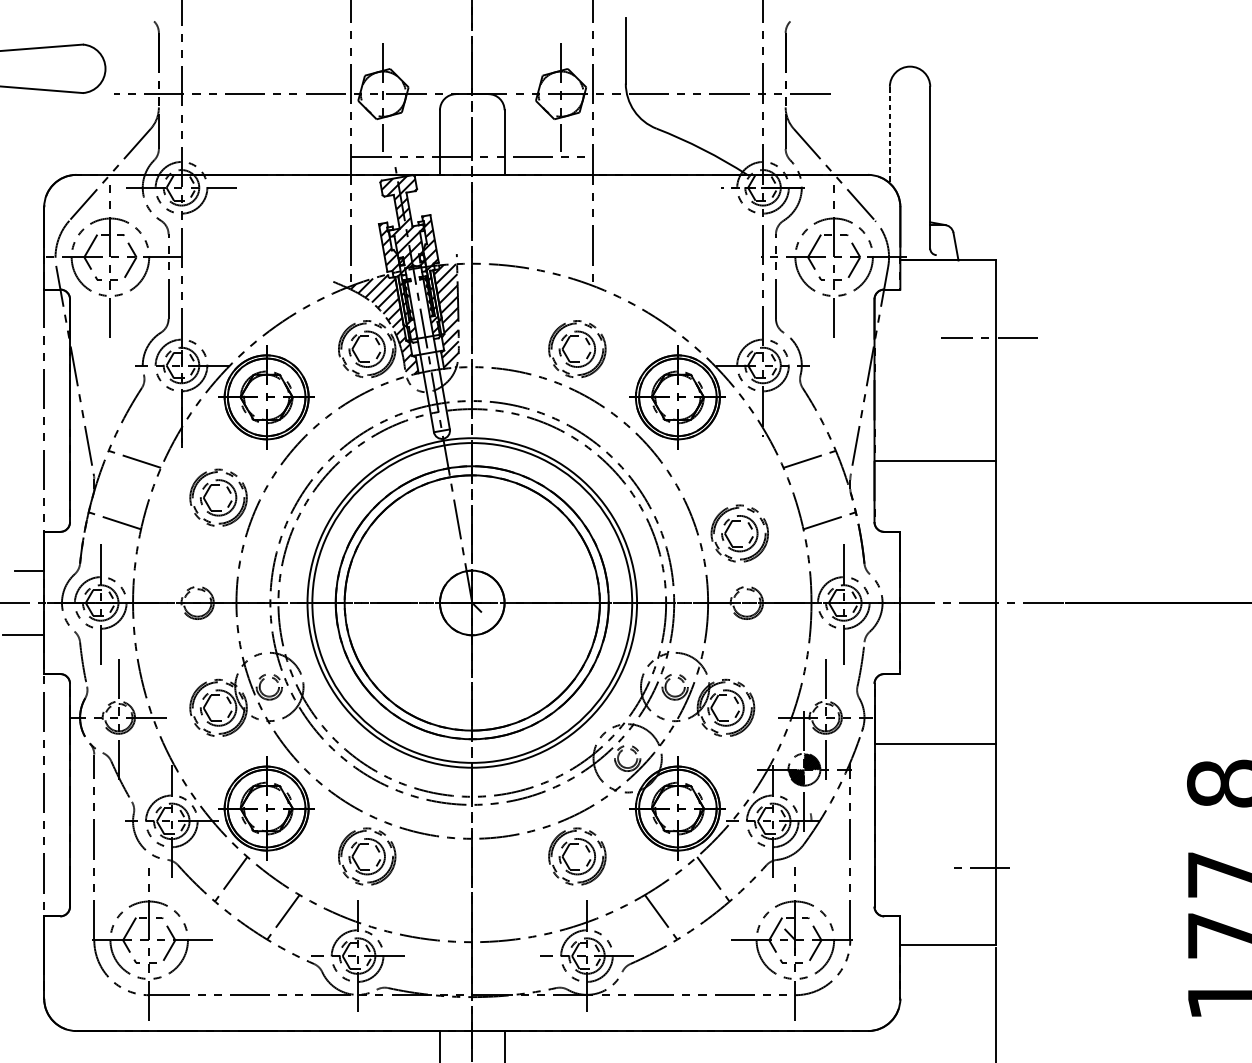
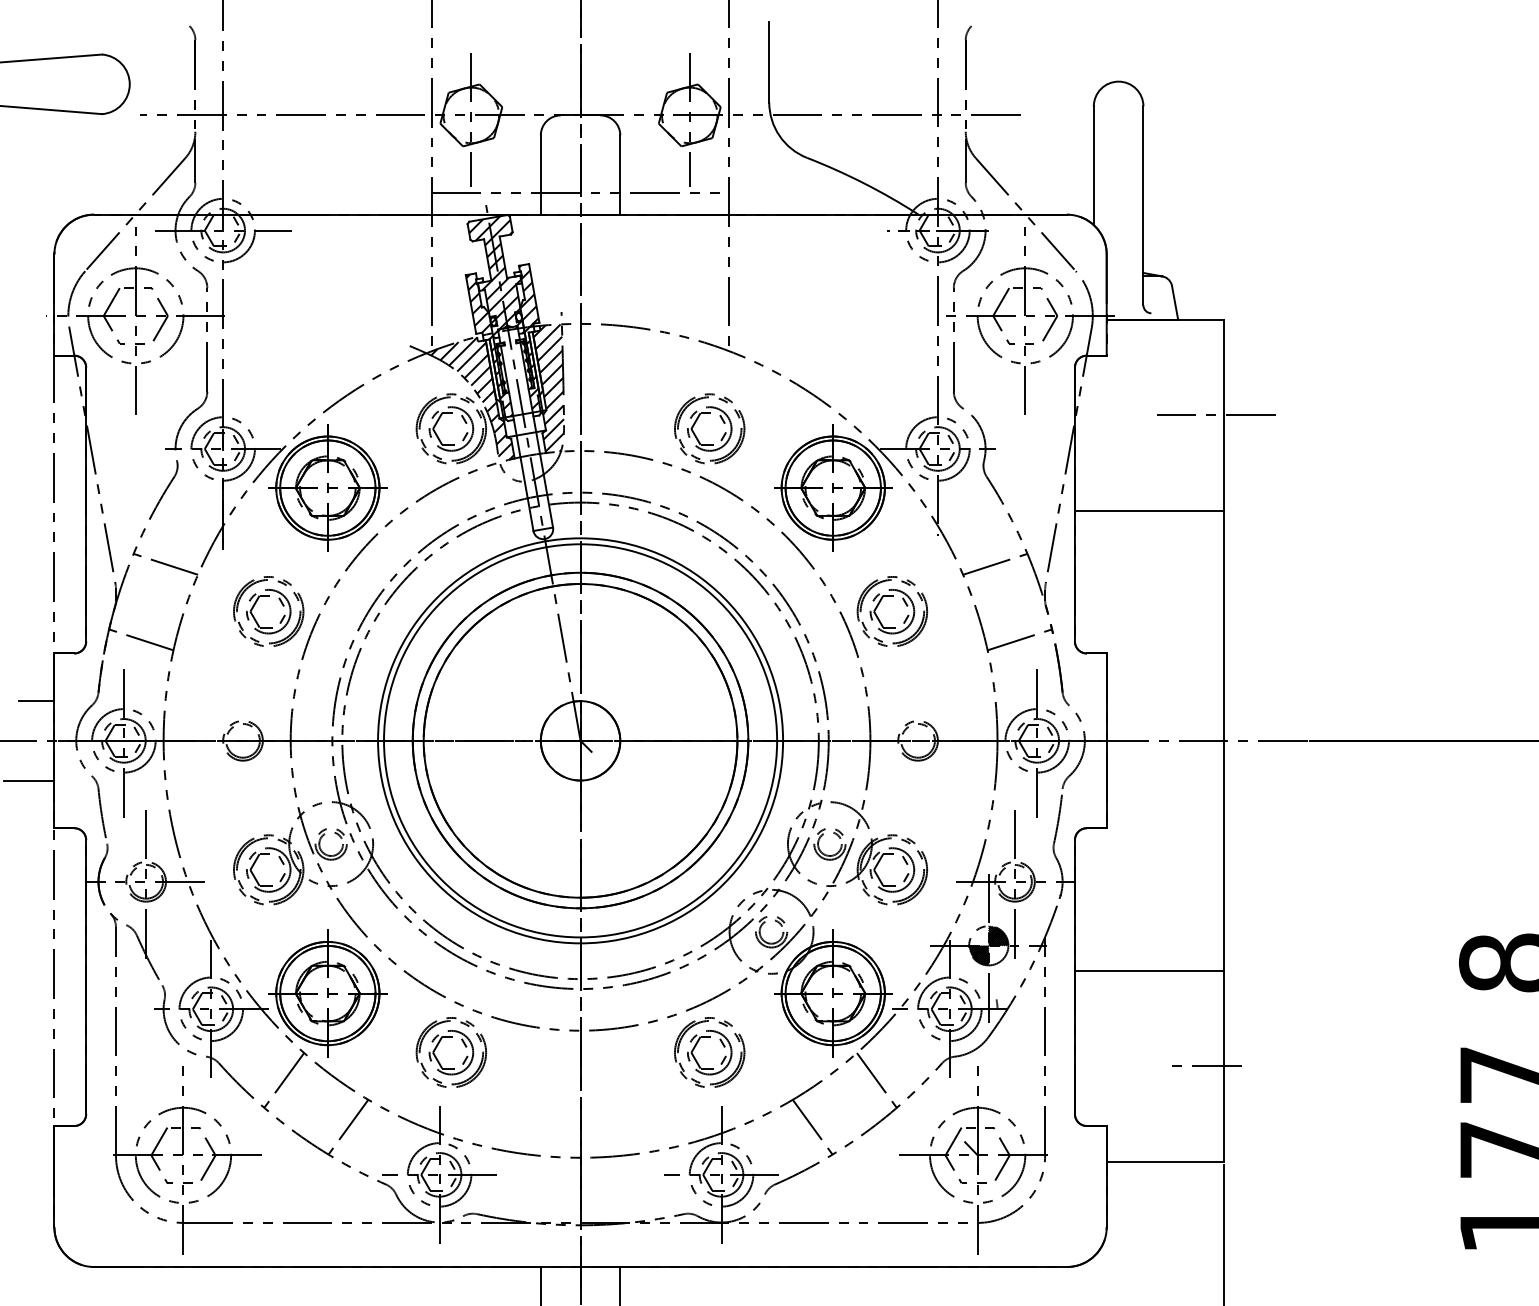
line: (889, 135) -> (1093, 166), dashed -> solid
line: (934, 461) -> (1148, 510), moved
part: (729, 527) -> (879, 604), moved
line: (934, 744) -> (1148, 971), moved

